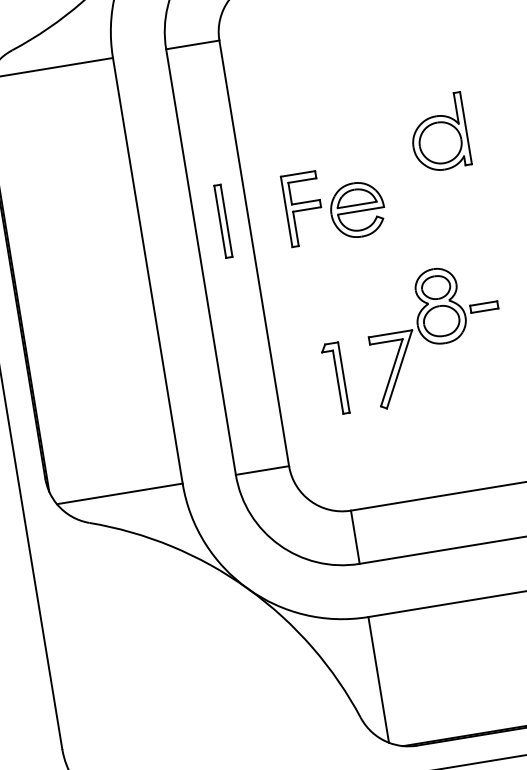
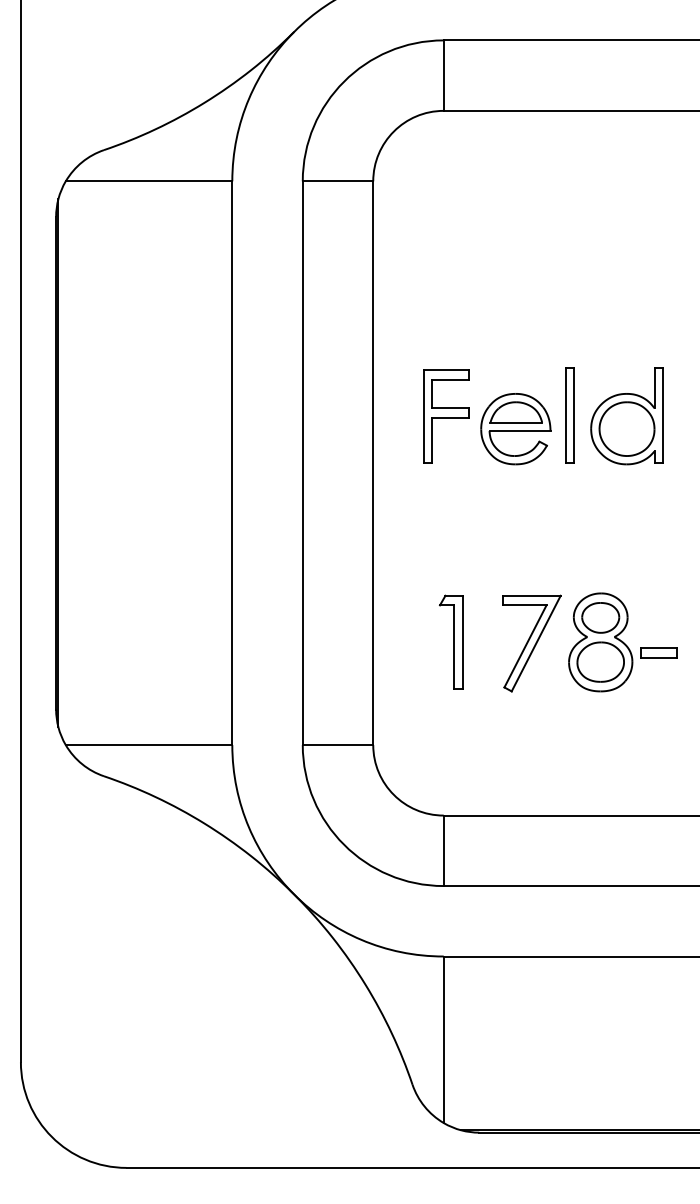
part: (438, 133) -> (626, 416), moved
part: (222, 221) -> (569, 415), moved
part: (455, 303) -> (622, 642), moved

